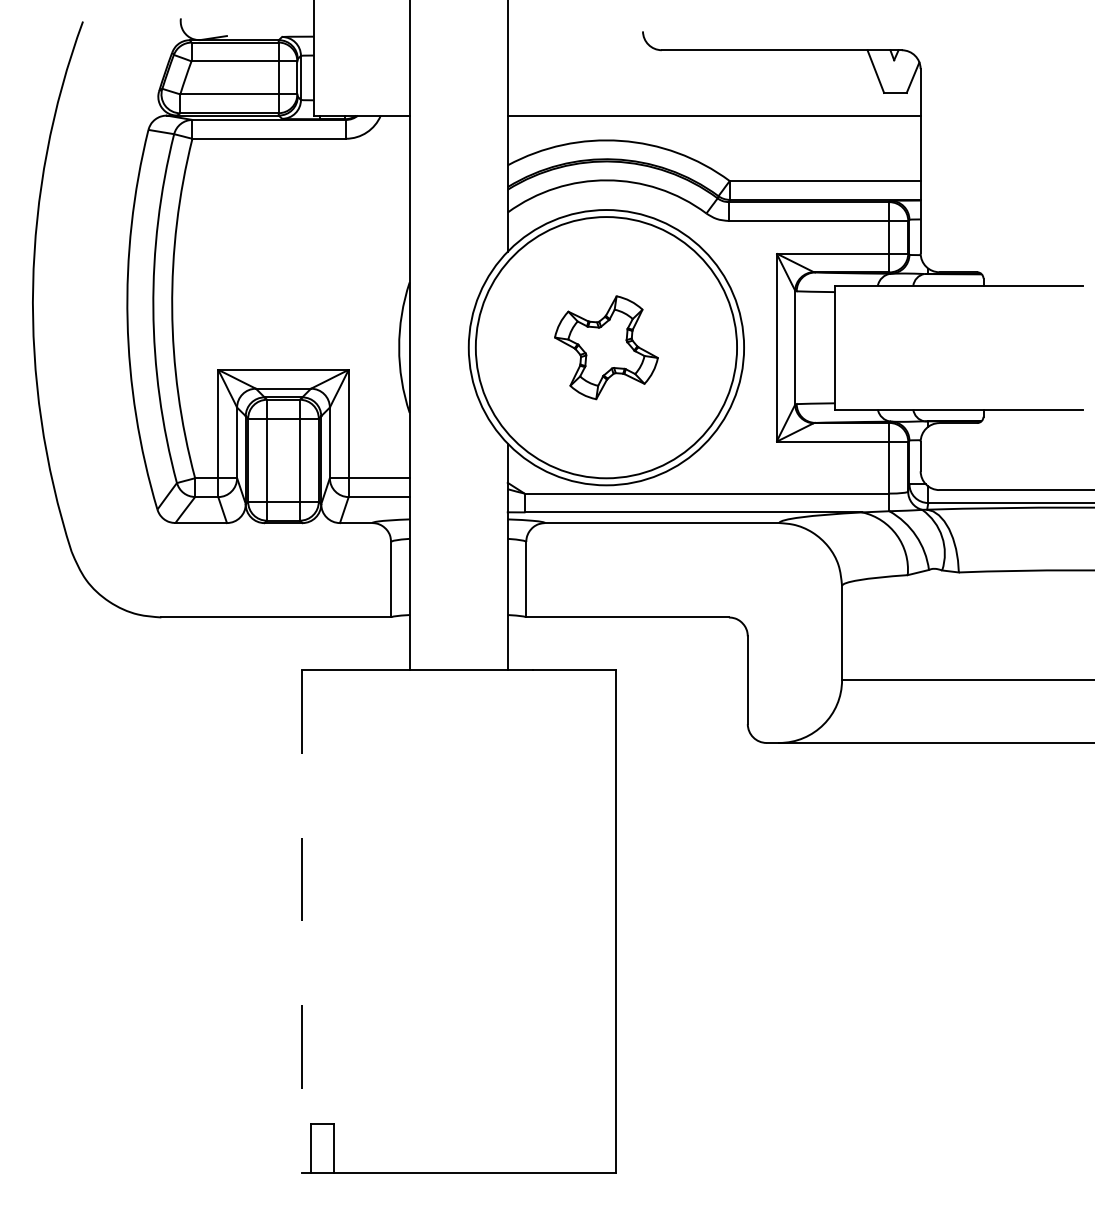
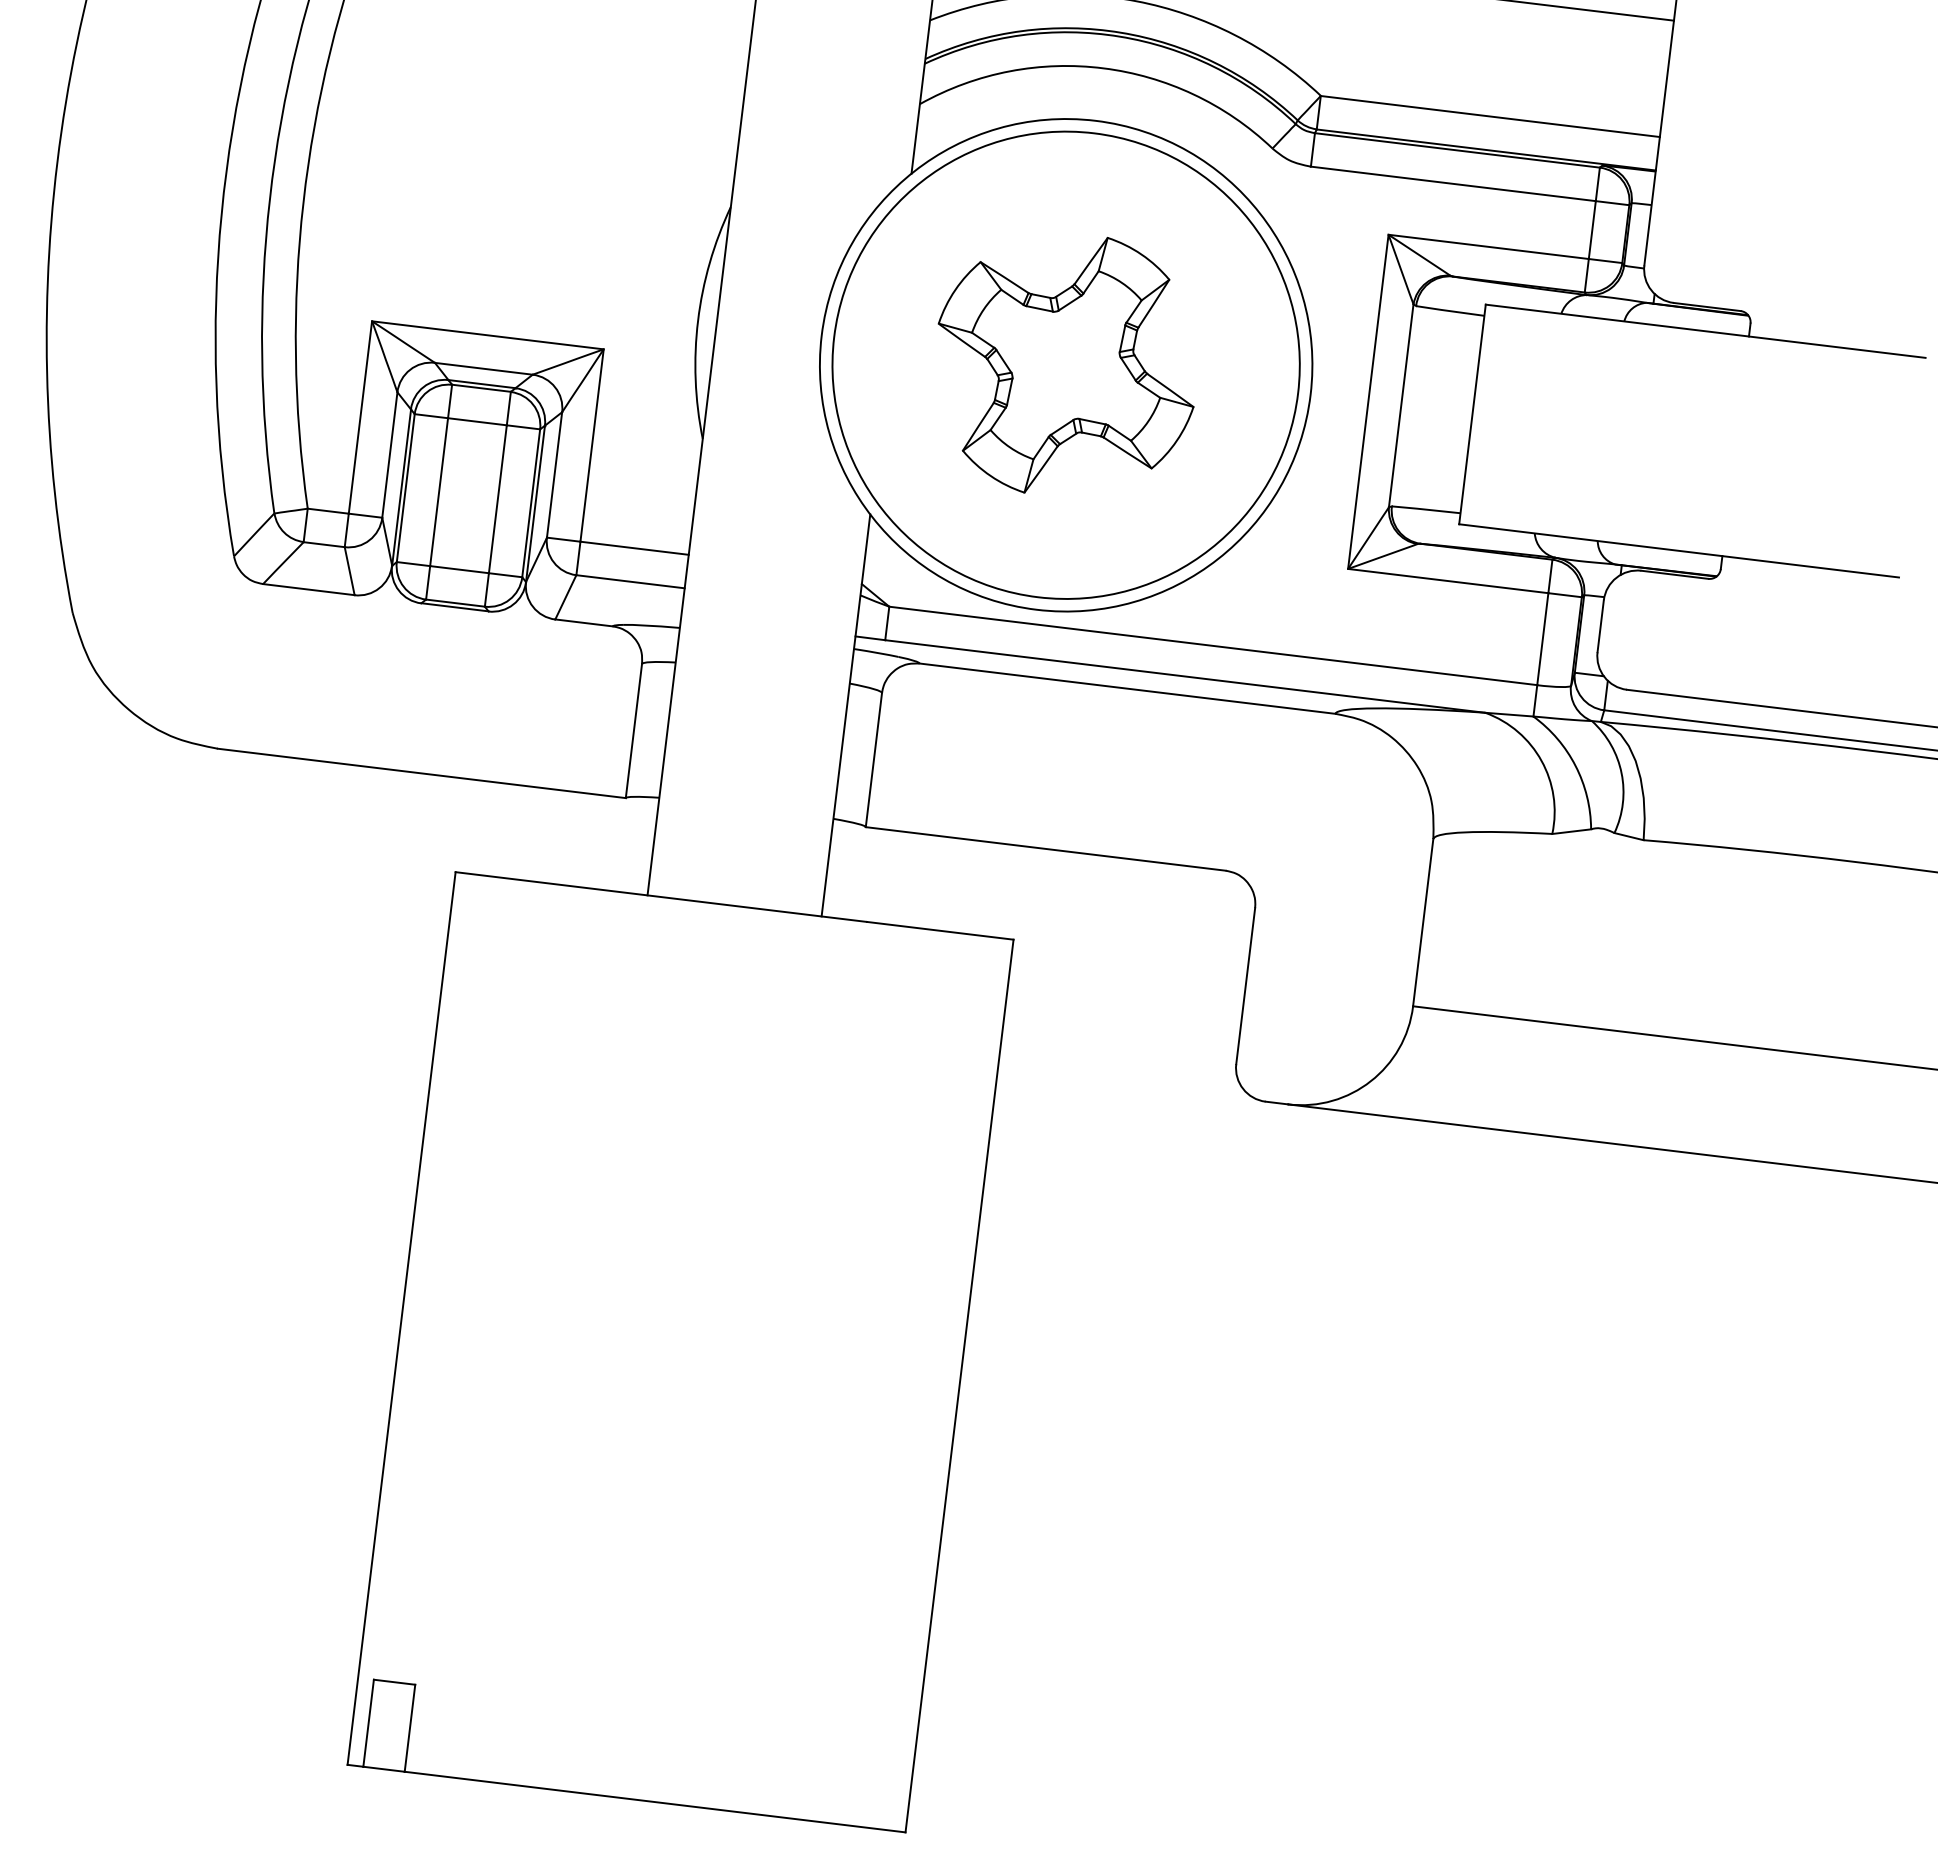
part: (606, 347) -> (1066, 364), size x1.43
line: (301, 921) -> (401, 1318), dashed -> solid

